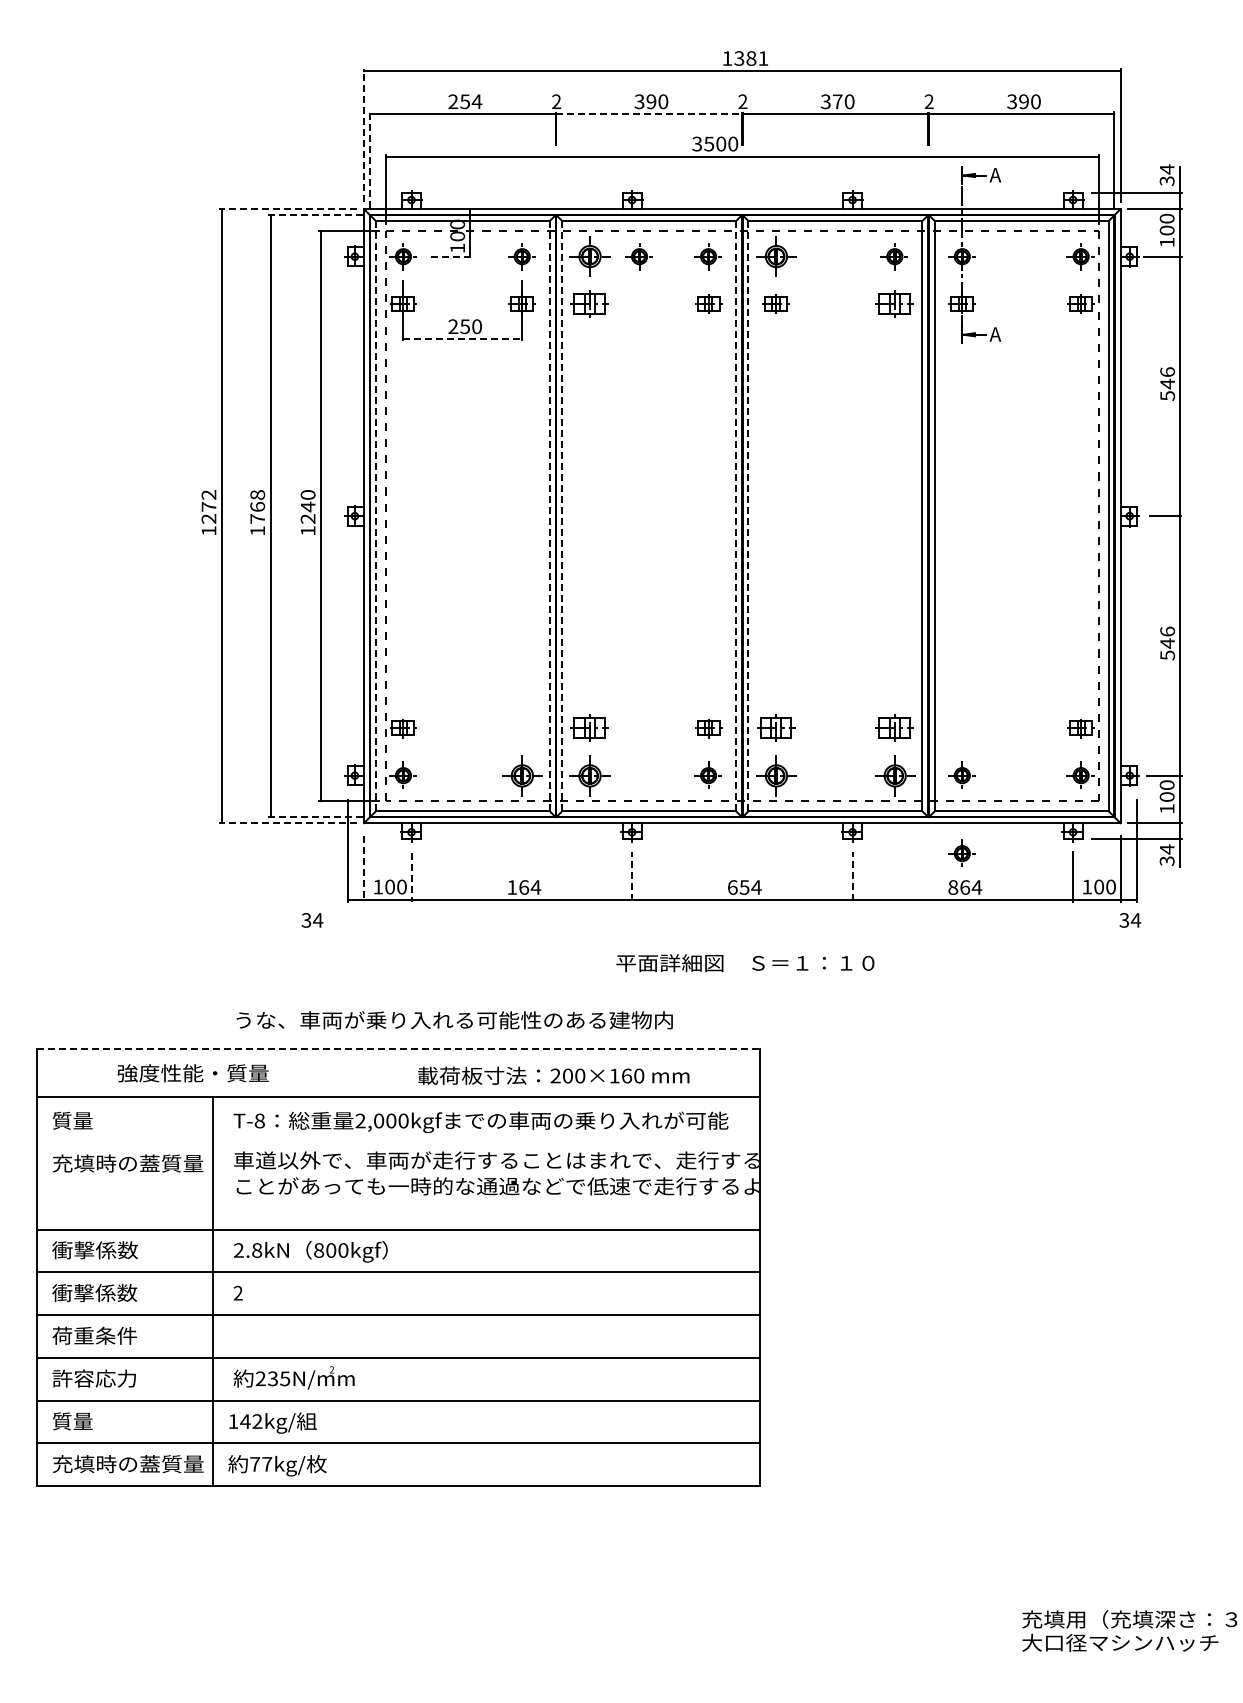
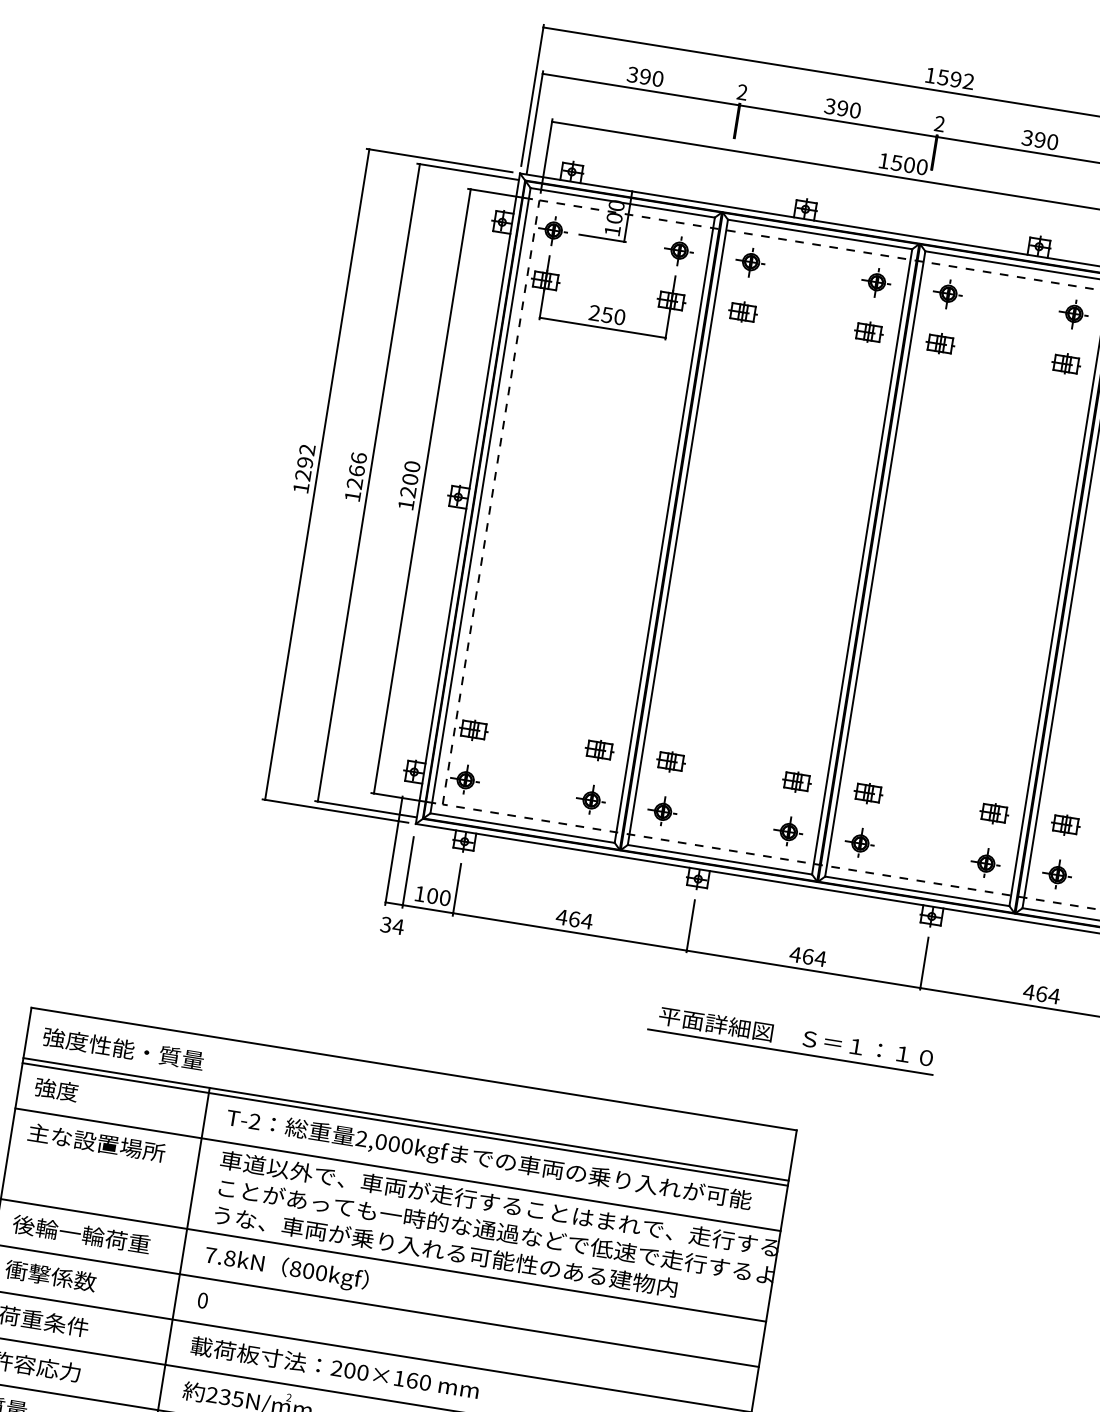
text: (751, 58) -> (956, 79), 1381 -> 1592
text: (465, 101) -> (645, 76), 254 -> 390
text: (837, 101) -> (1039, 139), 370 -> 390
line: (649, 114) -> (838, 121), dashed -> solid
line: (364, 135) -> (533, 95), dashed -> solid
text: (696, 143) -> (883, 160), 3500 -> 1500
line: (370, 159) -> (535, 121), dashed -> solid
line: (288, 209) -> (439, 161), dashed -> solid
line: (315, 215) -> (467, 171), dashed -> solid
line: (449, 256) -> (602, 238), dashed -> solid
part: (588, 256) -> (749, 261), size x0.71
part: (638, 256) -> (802, 270), removed
part: (774, 256) -> (946, 293), size x0.71
part: (589, 303) -> (742, 311), size x0.71
part: (894, 303) -> (1066, 363), size x0.71
line: (463, 339) -> (603, 328), dashed -> solid
text: (208, 506) -> (304, 462), 1272 -> 1292
text: (257, 506) -> (356, 470), 1768 -> 1266
text: (307, 506) -> (409, 478), 1240 -> 1200
line: (375, 515) -> (480, 499), dashed -> solid
line: (549, 515) -> (664, 529), dashed -> solid
line: (562, 515) -> (678, 531), dashed -> solid
line: (736, 515) -> (862, 561), dashed -> solid
line: (748, 515) -> (875, 563), dashed -> solid
part: (521, 728) -> (598, 750), added
part: (589, 728) -> (670, 761), size x0.71
part: (775, 728) -> (867, 793), size x0.71
part: (894, 728) -> (993, 813), size x0.71
part: (961, 728) -> (1064, 825), added
part: (521, 774) -> (590, 799), size x0.71
part: (588, 774) -> (661, 810), size x0.71
part: (774, 774) -> (858, 842), size x0.71
part: (893, 774) -> (985, 862), size x0.71
line: (315, 817) -> (365, 809), dashed -> solid
line: (288, 823) -> (335, 811), dashed -> solid
part: (961, 852) -> (1043, 956), removed
line: (364, 869) -> (408, 873), dashed -> solid
line: (632, 876) -> (691, 925), dashed -> solid
line: (852, 876) -> (924, 963), dashed -> solid
line: (411, 878) -> (456, 890), dashed -> solid
text: (511, 887) -> (561, 917), 164 -> 464
text: (738, 887) -> (801, 955), 654 -> 464
text: (952, 887) -> (1028, 991), 864 -> 464
text: (312, 920) -> (392, 925), moved
line: (742, 978) -> (790, 1052), added
text: (454, 1020) -> (445, 1251), moved
line: (399, 1049) -> (415, 1069), dashed -> solid
text: (192, 1073) -> (122, 1049), moved
text: (553, 1075) -> (334, 1367), moved
line: (398, 1101) -> (405, 1124), added
text: (72, 1120) -> (56, 1089), 質量 -> 強度
text: (259, 1120) -> (254, 1121), T-8 -> T-2
line: (398, 1144) -> (397, 1170), added
text: (128, 1163) -> (108, 1144), 充填時の蓋質量 -> 主な設置場所
text: (116, 1250) -> (81, 1234), 衝撃係数 -> 後輪一輪荷重
text: (238, 1250) -> (210, 1255), 2.8kN -> 7.8kN
text: (237, 1293) -> (202, 1300), 2 -> 0

